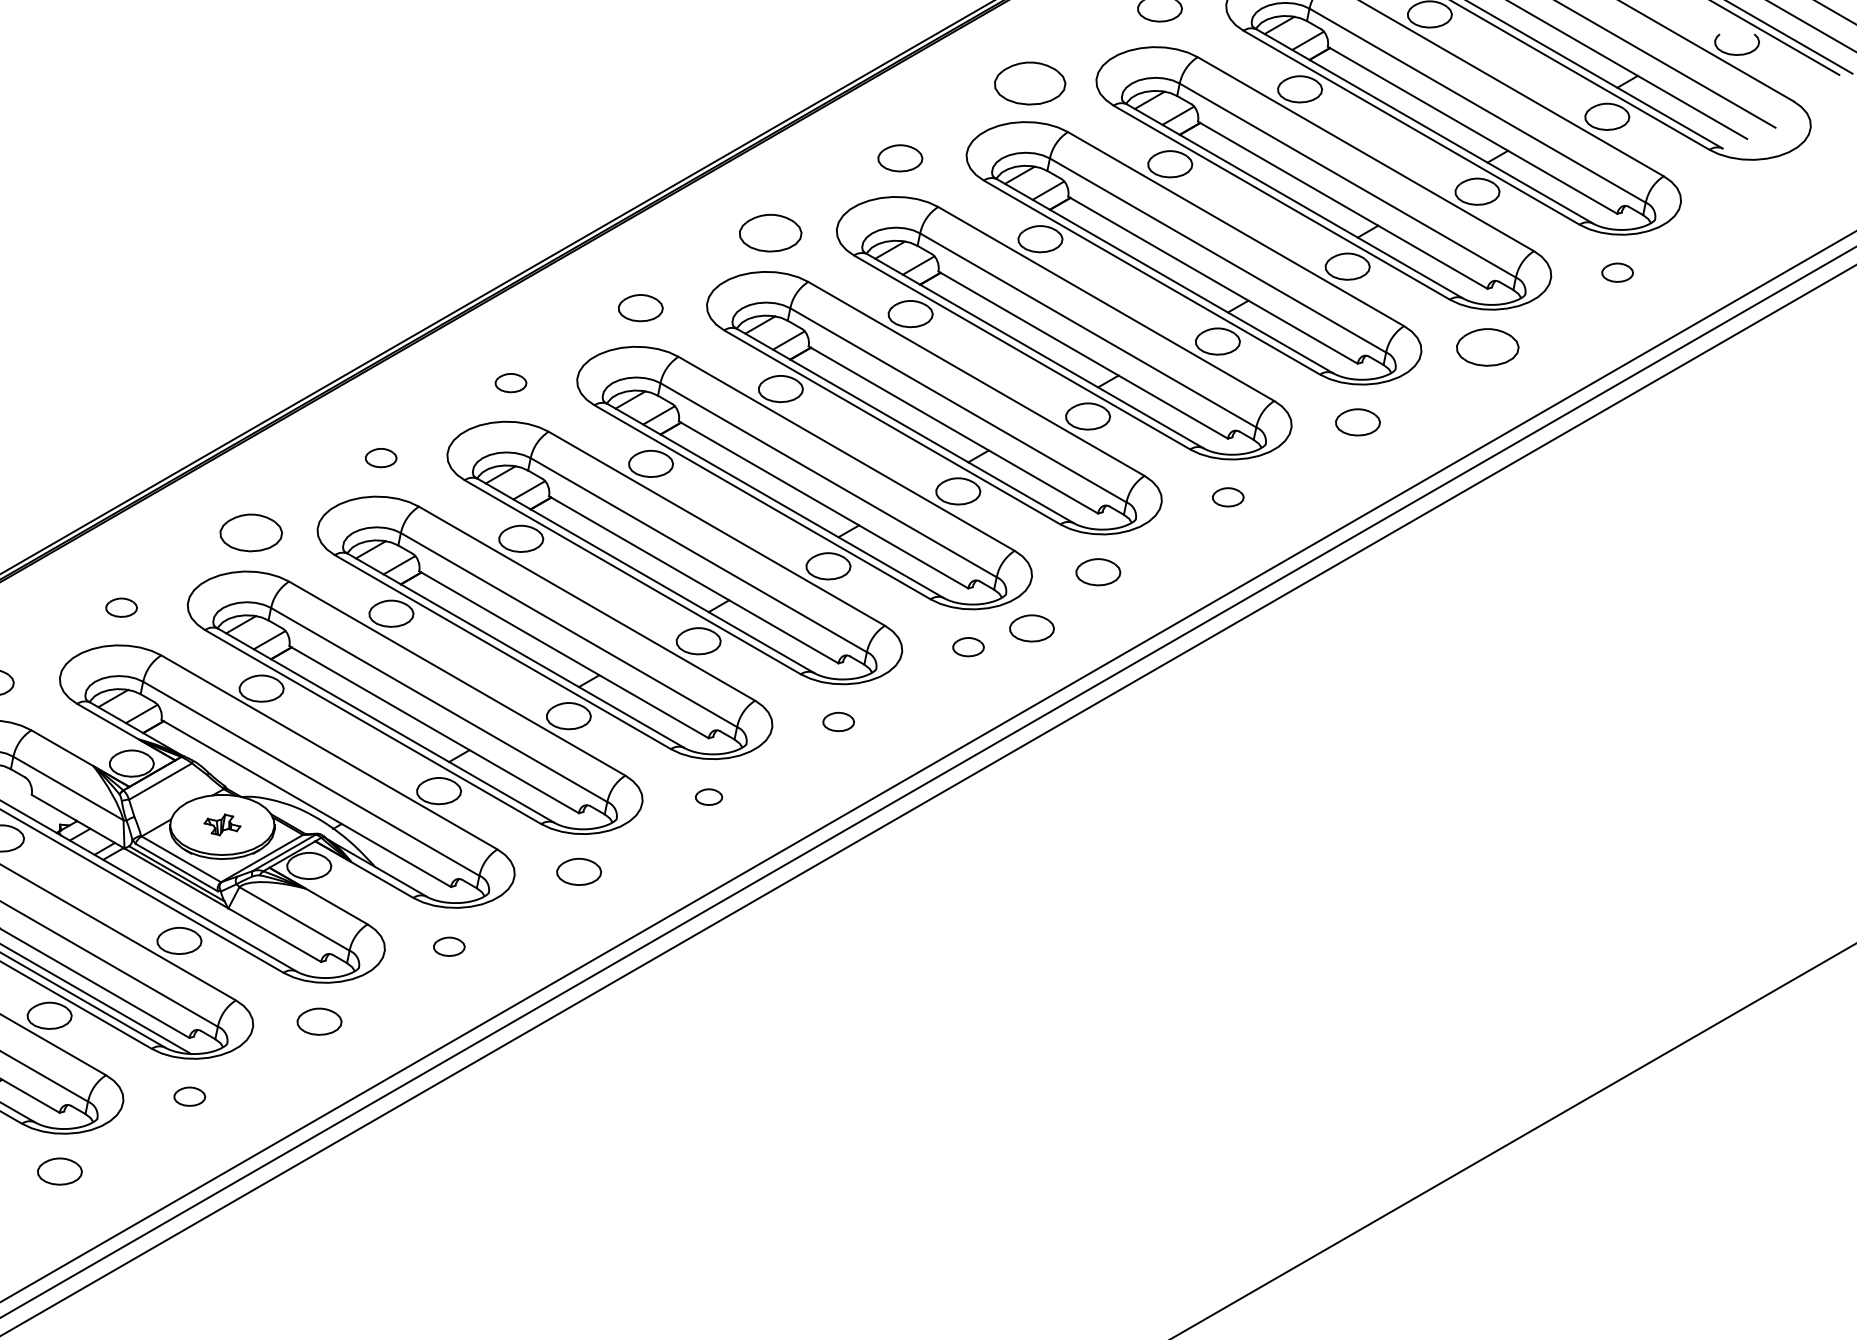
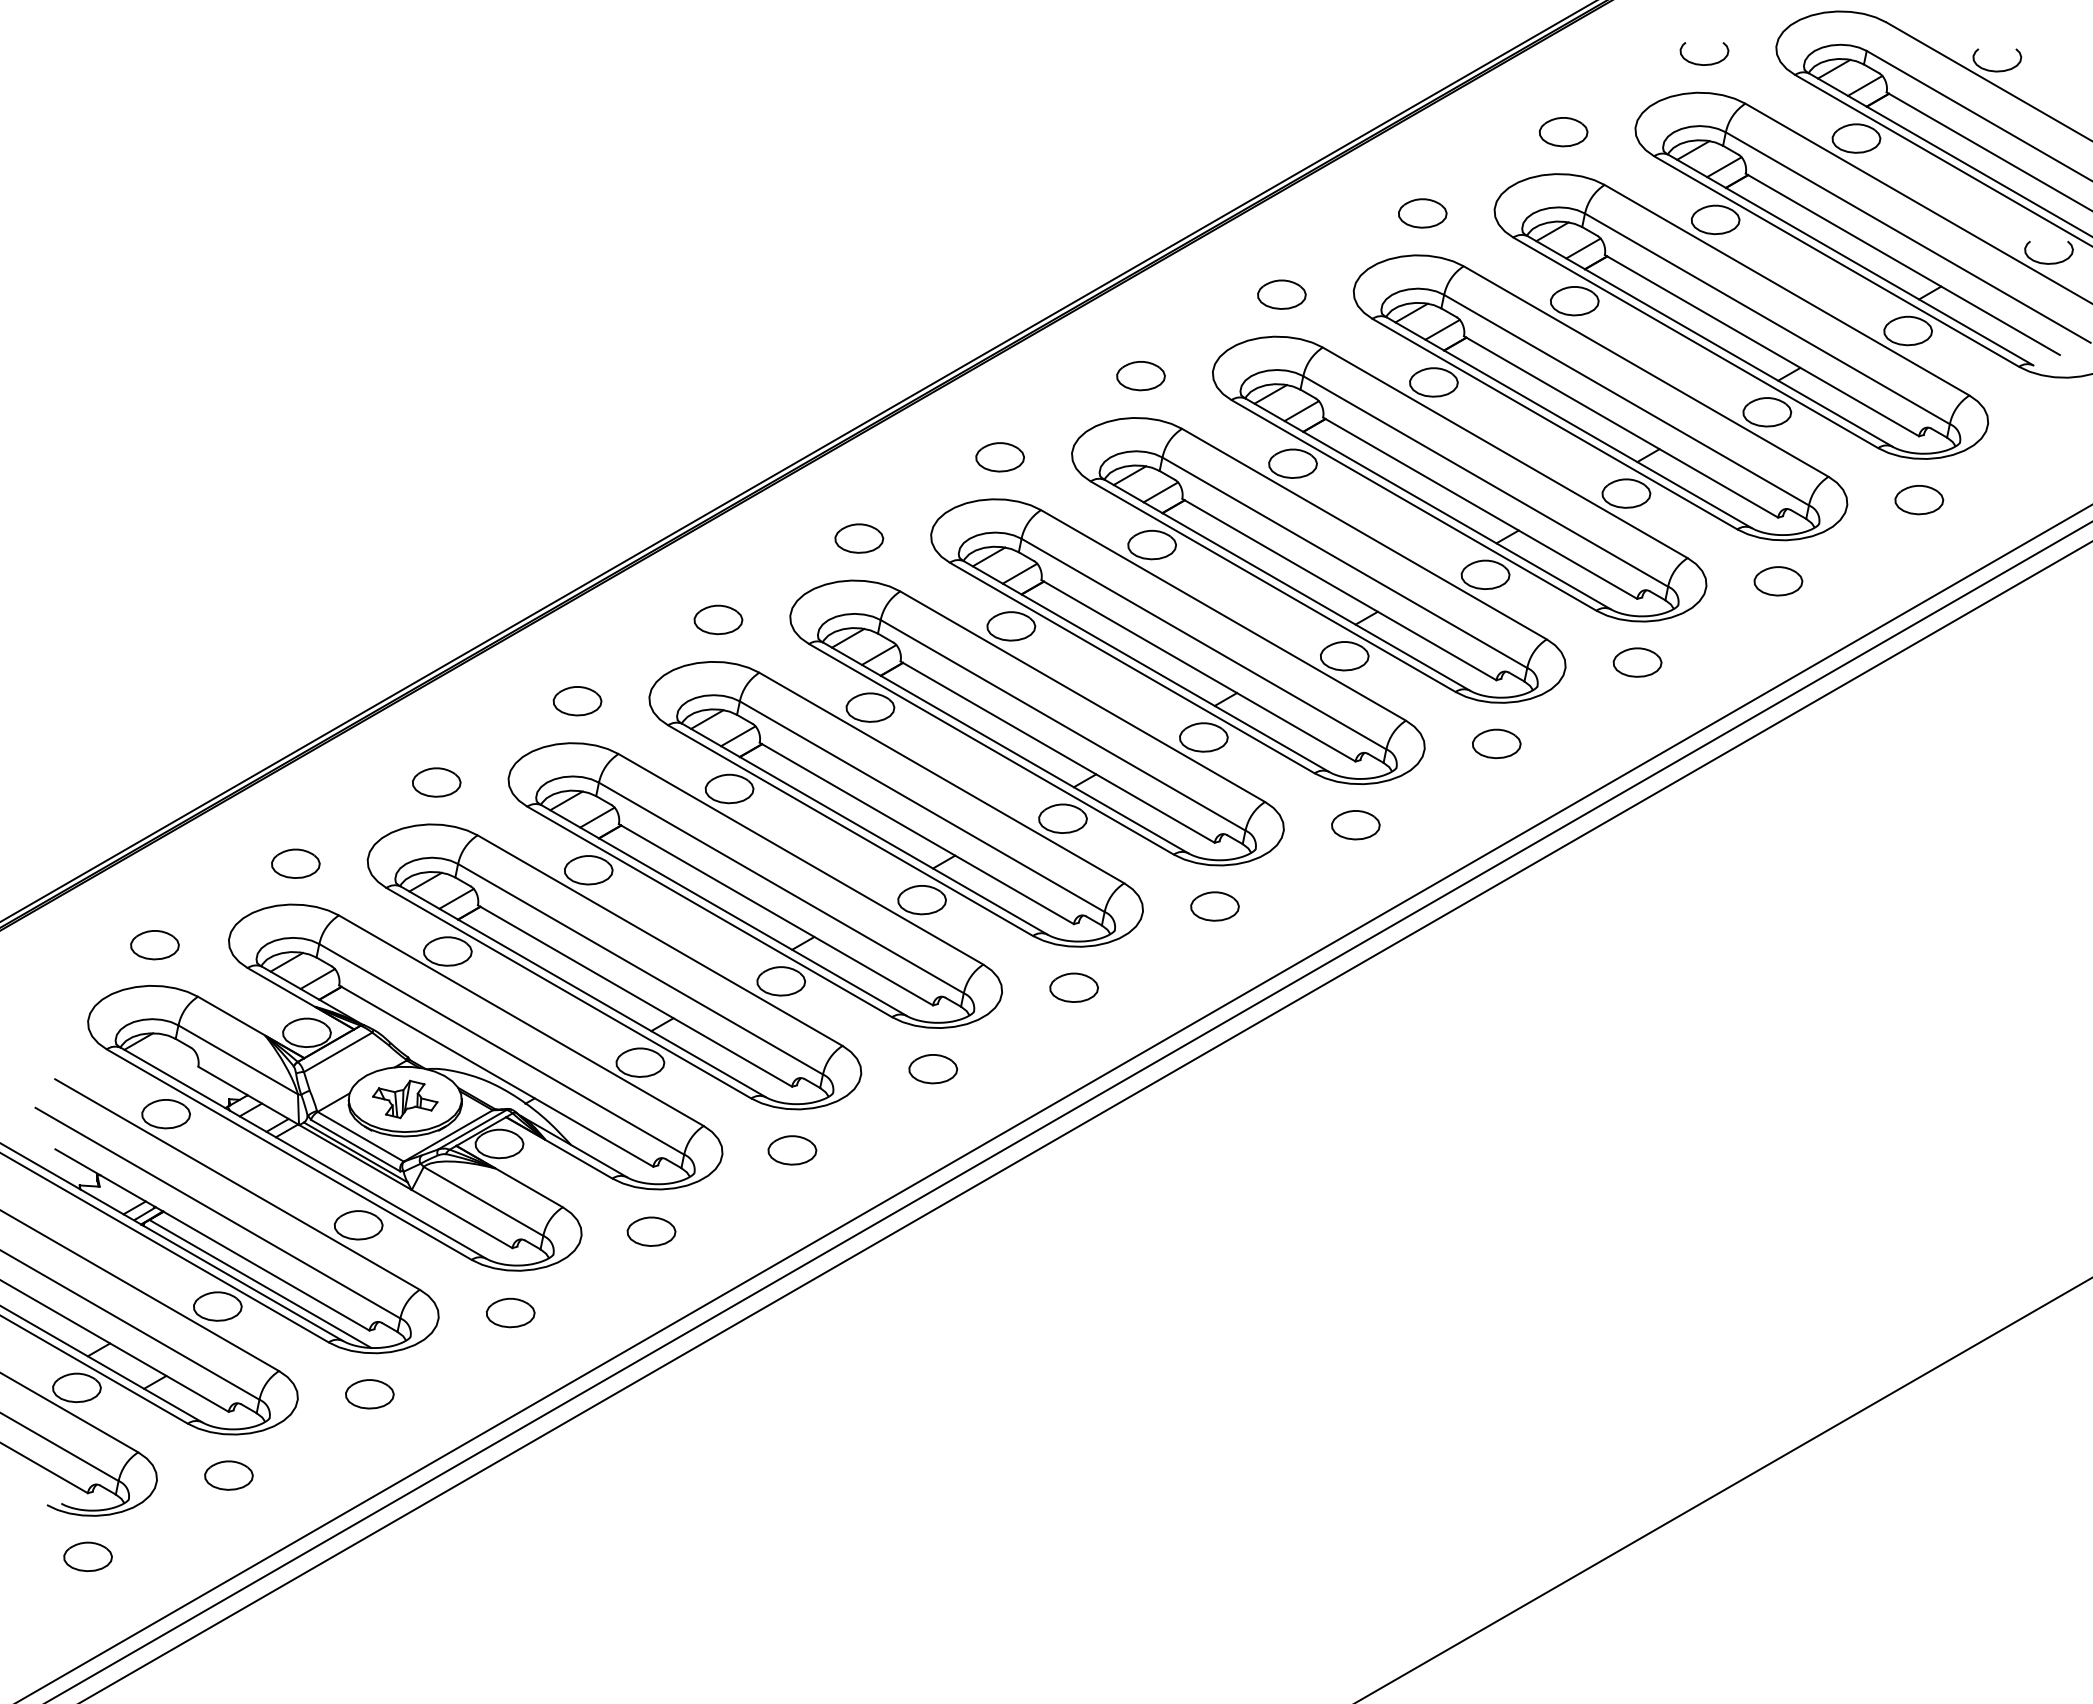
part: (1029, 83) -> (1281, 294), size x0.62
part: (769, 233) -> (999, 457), size x0.71
part: (1617, 273) -> (1919, 500), size x1.43
part: (1487, 347) -> (1778, 581), size x0.71
part: (511, 382) -> (718, 619), size x1.43
part: (381, 458) -> (577, 701), size x1.43
part: (1227, 496) -> (1496, 743), size x1.43
part: (251, 532) -> (436, 782), size x0.71
part: (121, 607) -> (295, 863), size x1.43
part: (1031, 628) -> (1283, 886), removed
part: (968, 647) -> (1214, 906), size x1.43
part: (838, 721) -> (1073, 987), size x1.43
part: (709, 797) -> (933, 1069), size x1.67
part: (222, 825) -> (405, 1099), size x1.67
part: (449, 946) -> (651, 1231), size x1.43
part: (189, 1096) -> (369, 1394), size x1.43

